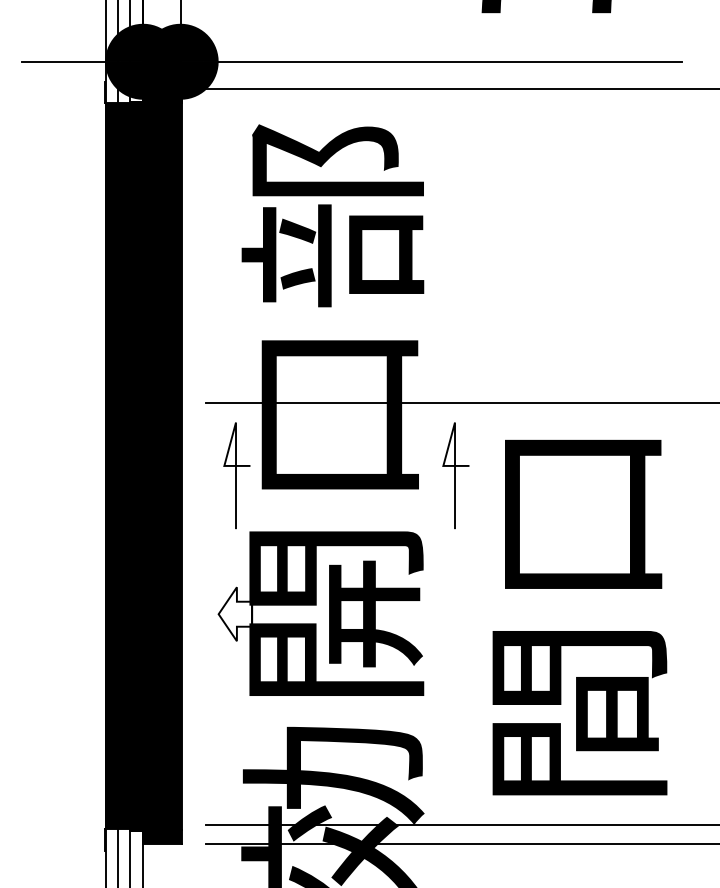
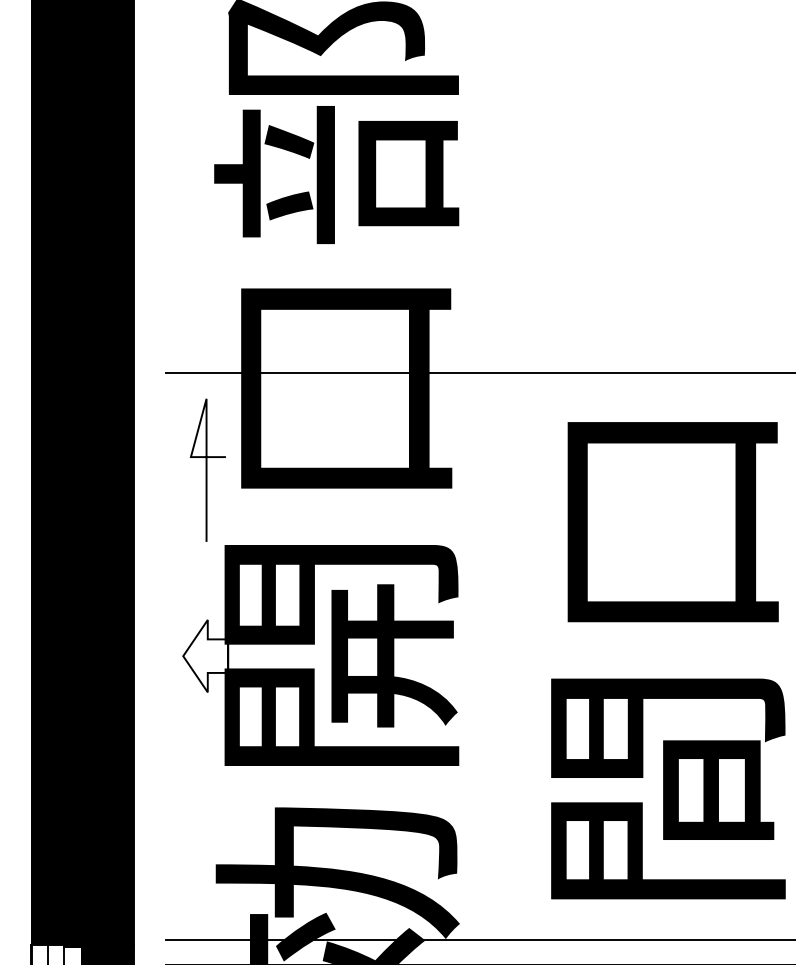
line: (455, 475) -> (501, 469), removed

